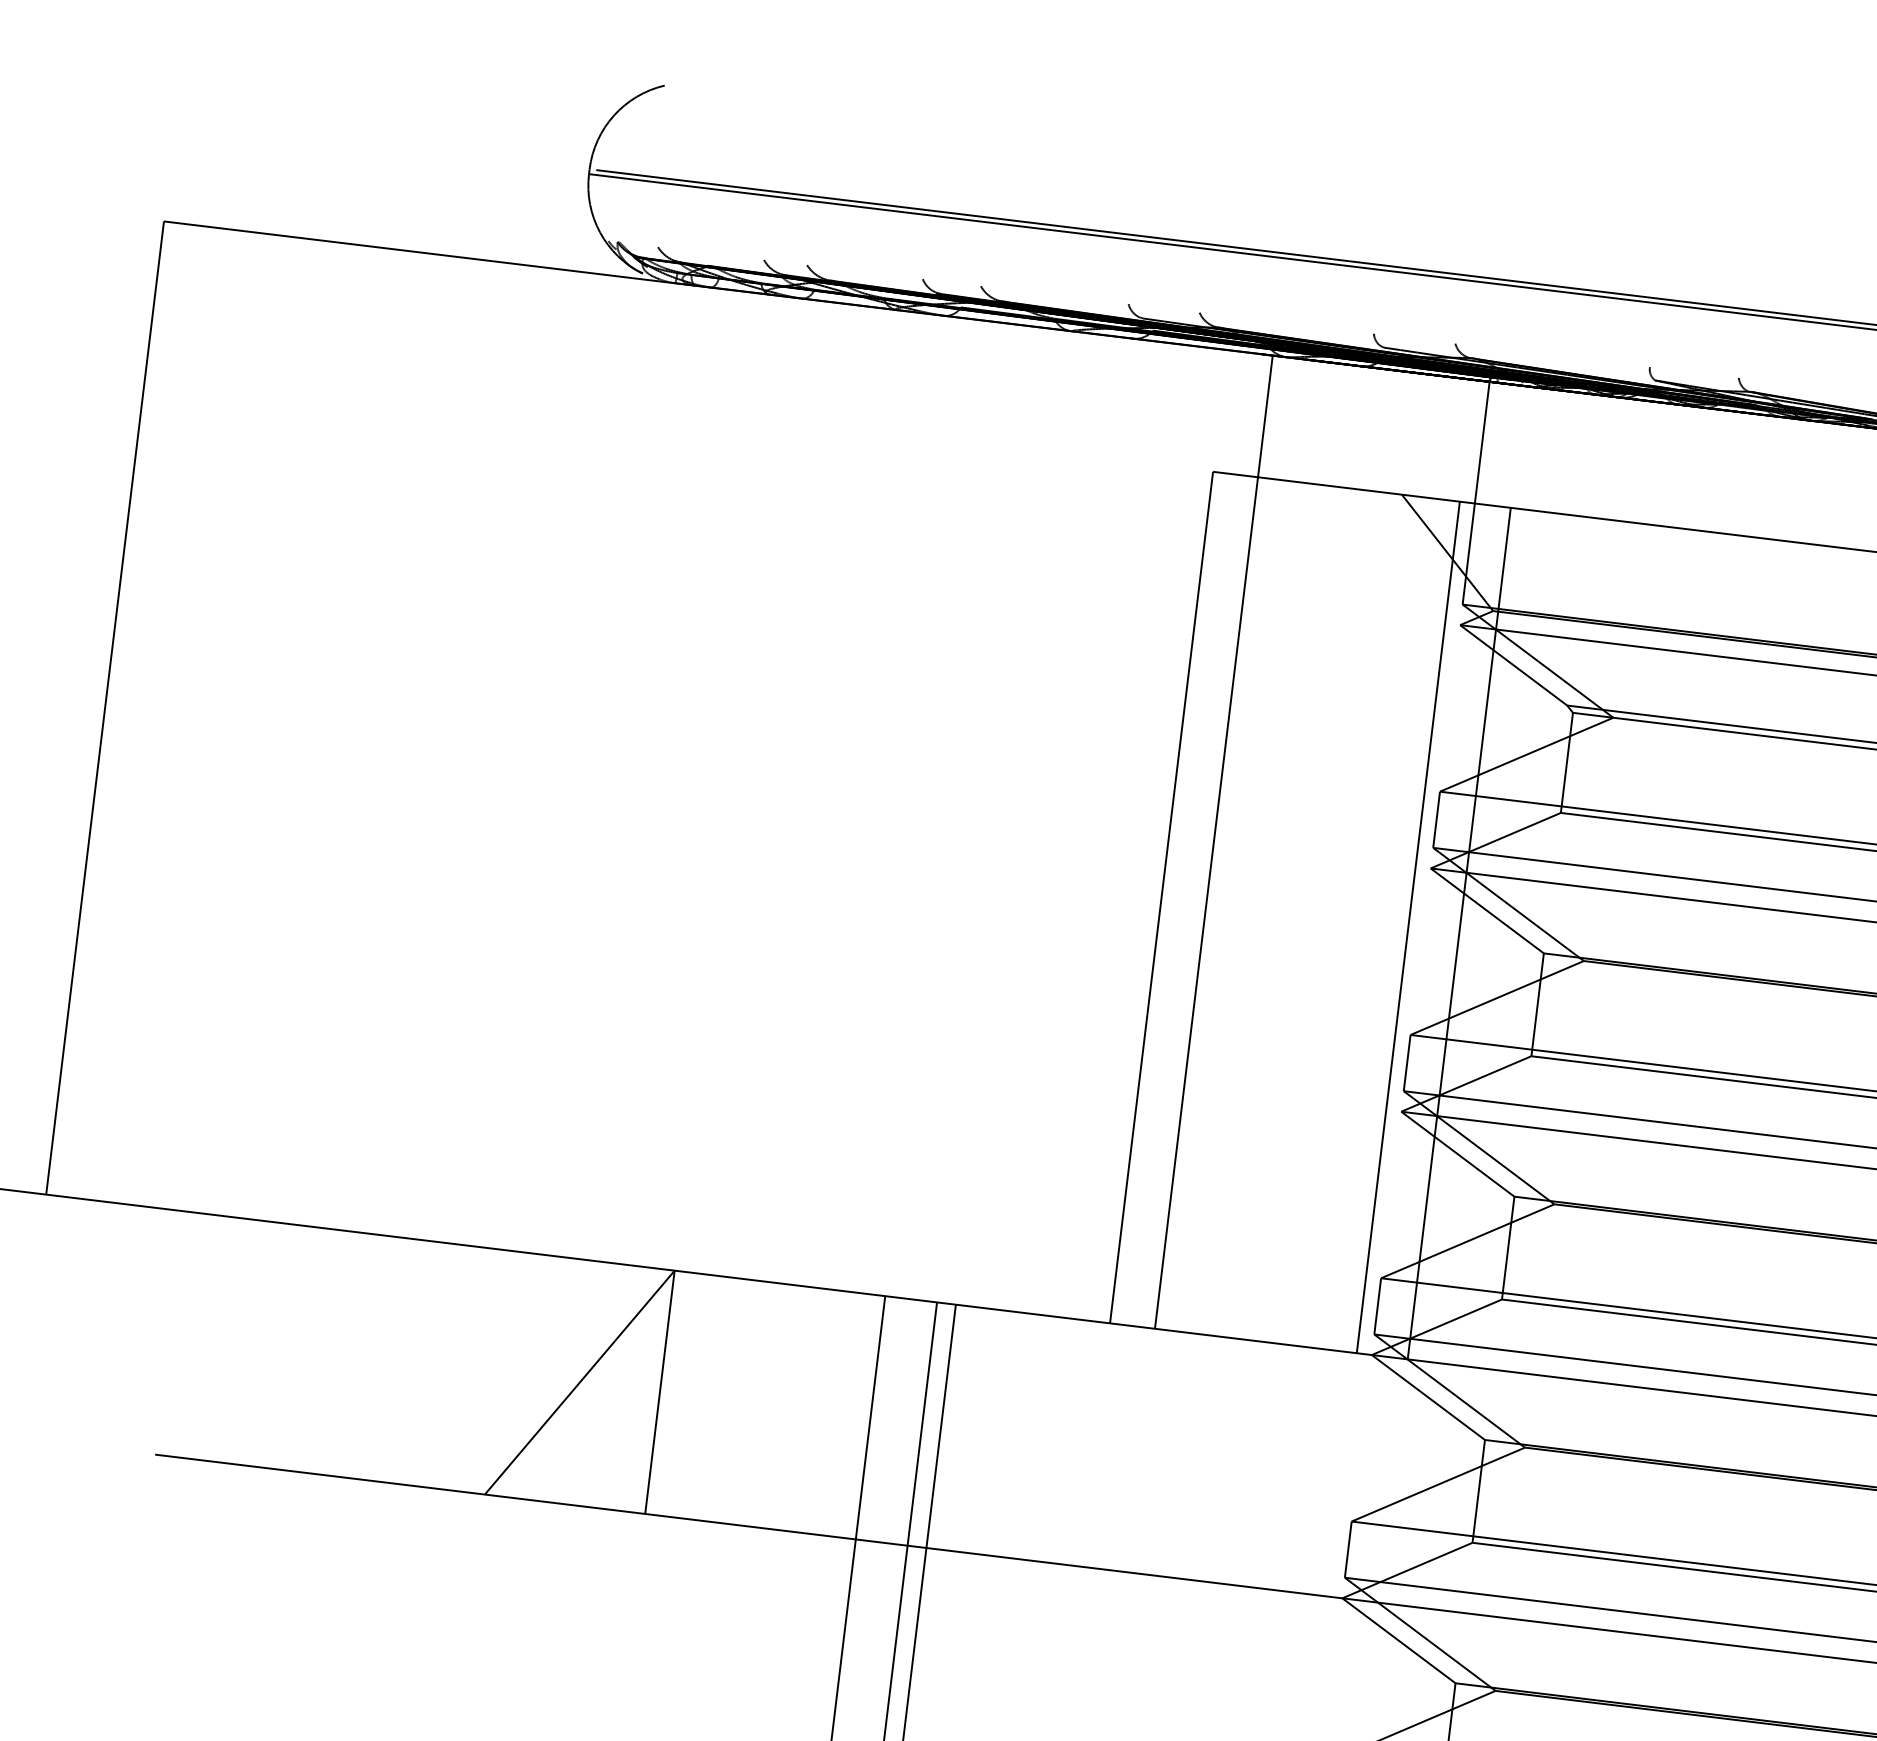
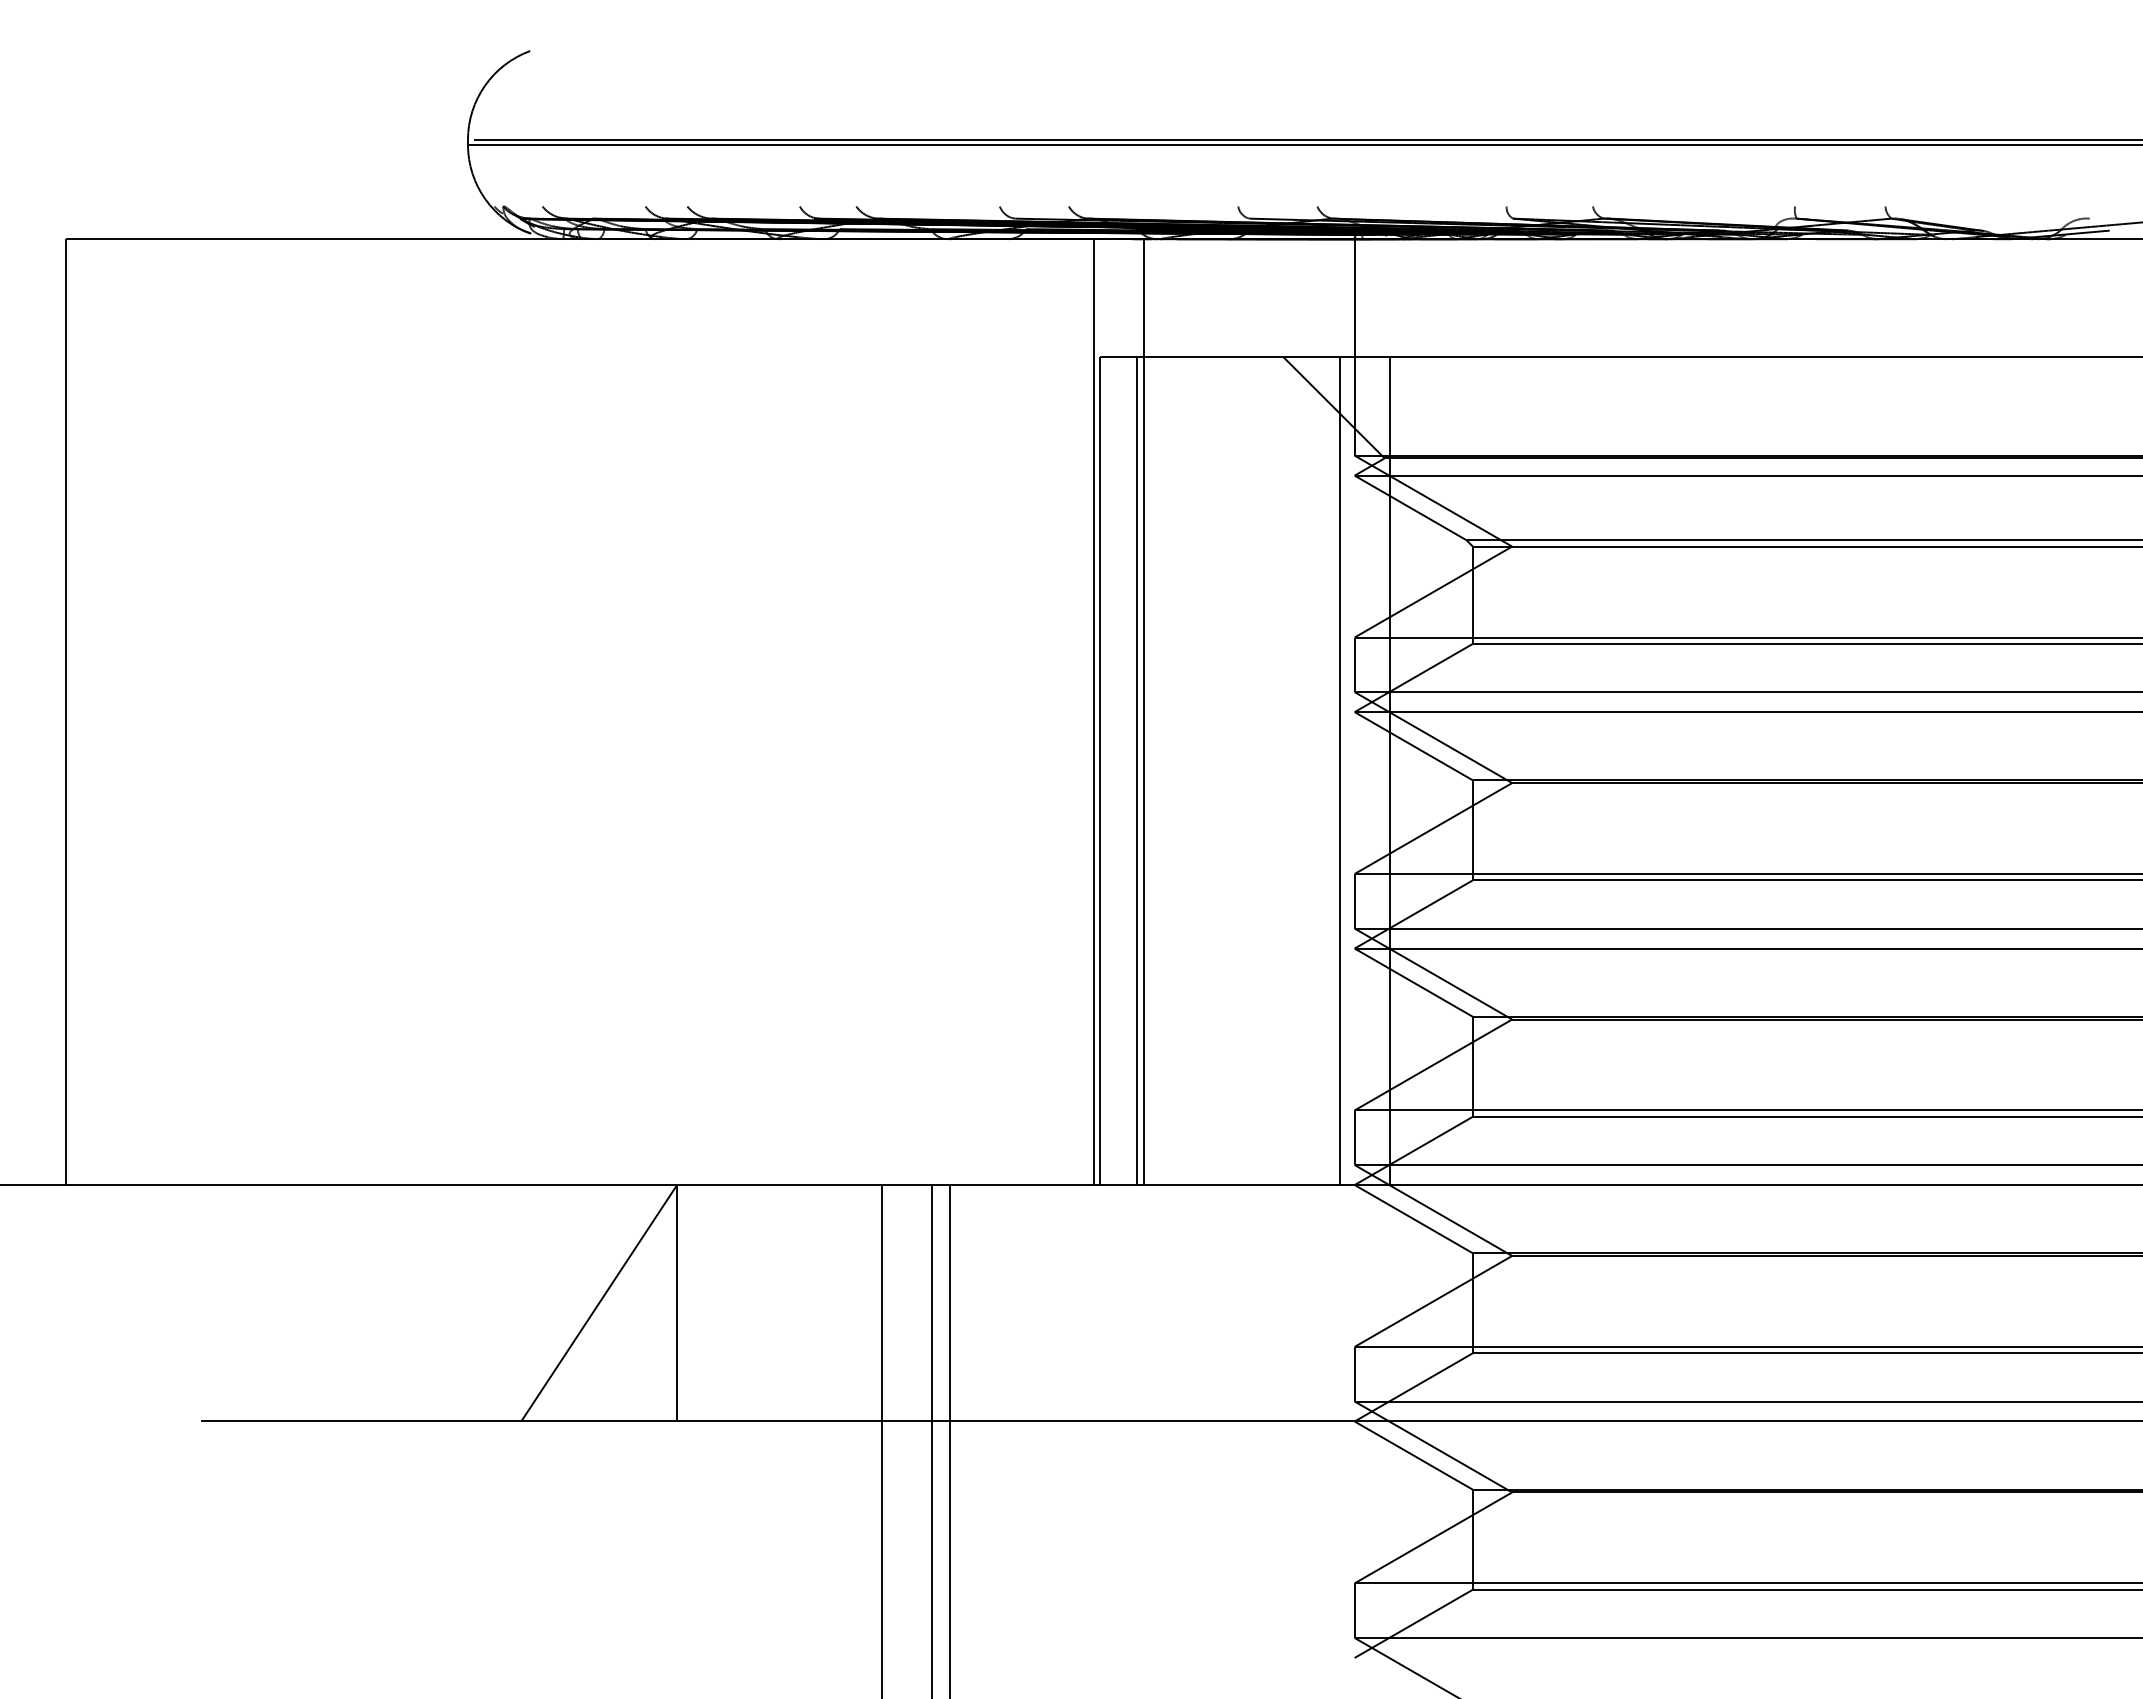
line: (1161, 836) -> (1093, 712), added
line: (1198, 902) -> (1136, 771), added

